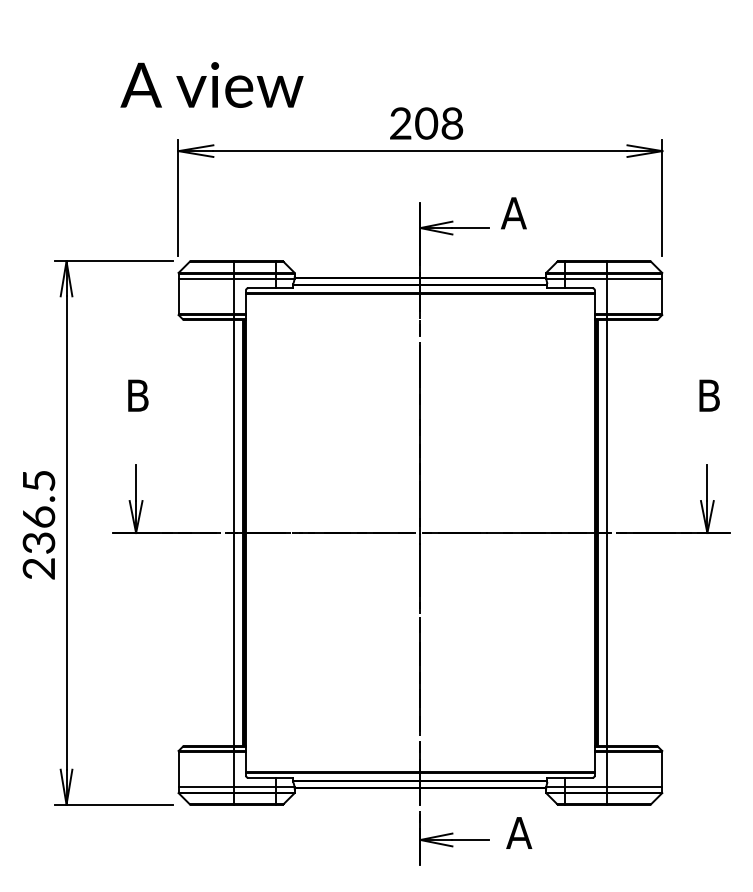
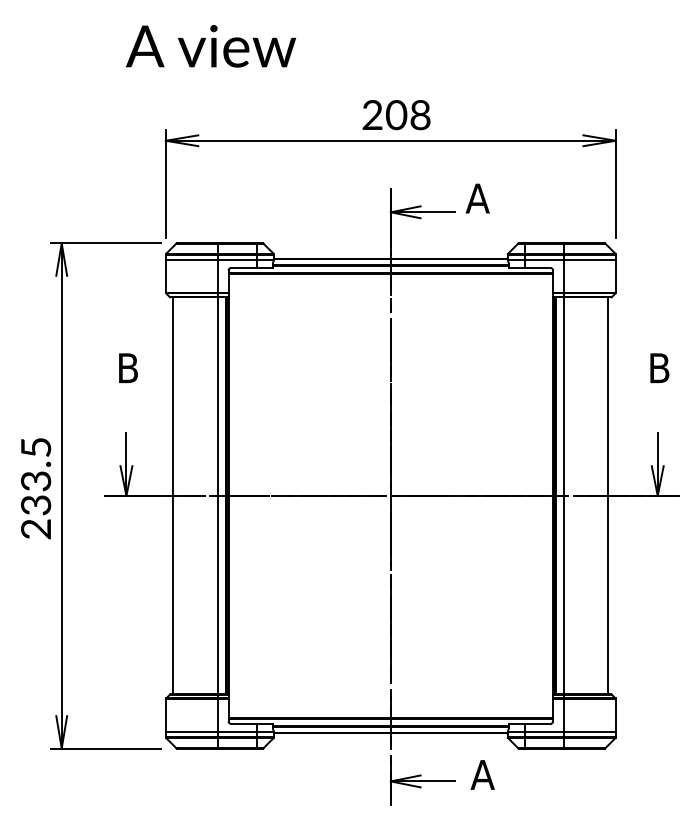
text: (212, 85) -> (211, 46), moved
text: (38, 517) -> (35, 481), 236.5 -> 233.5
line: (186, 532) -> (173, 495), added
line: (654, 532) -> (608, 495), added

